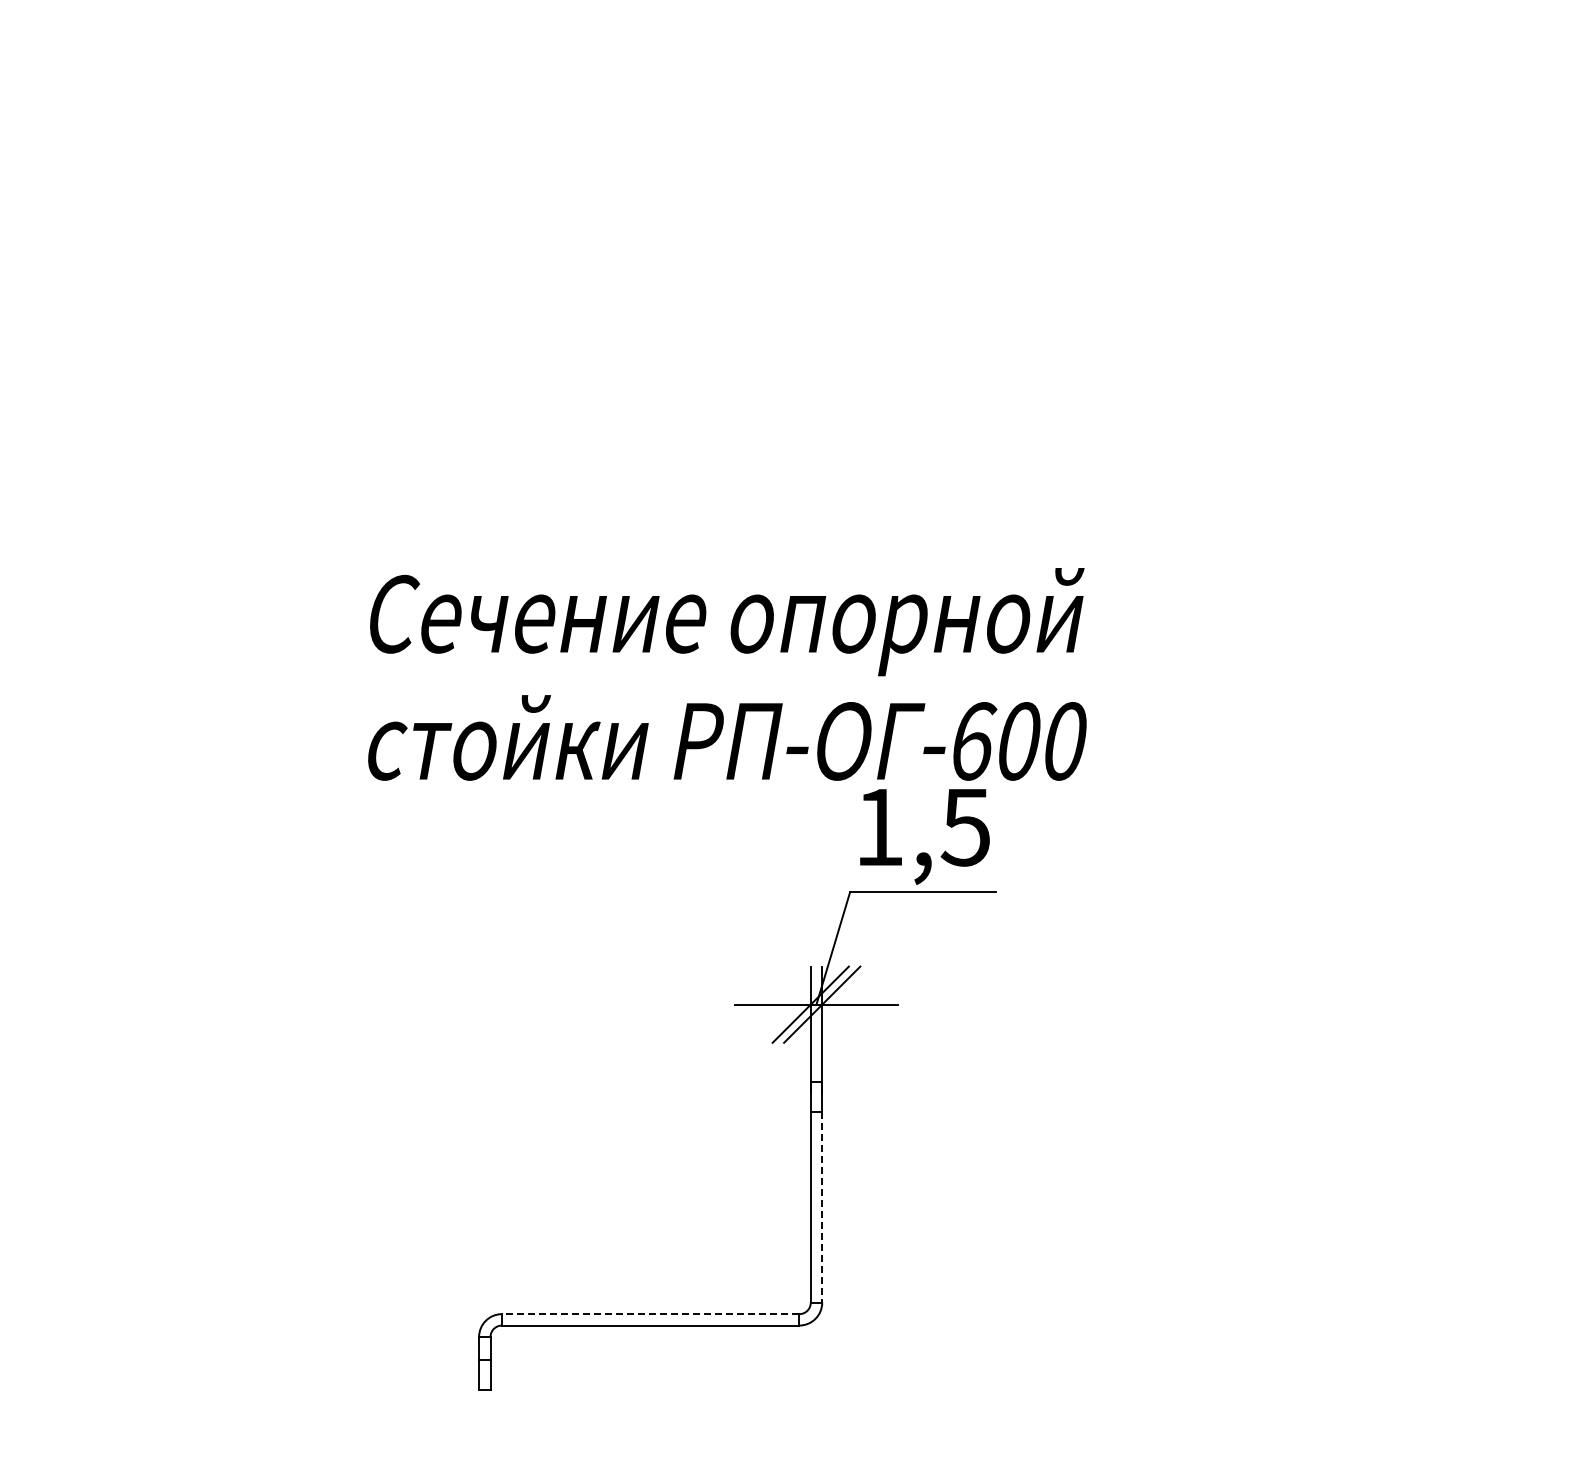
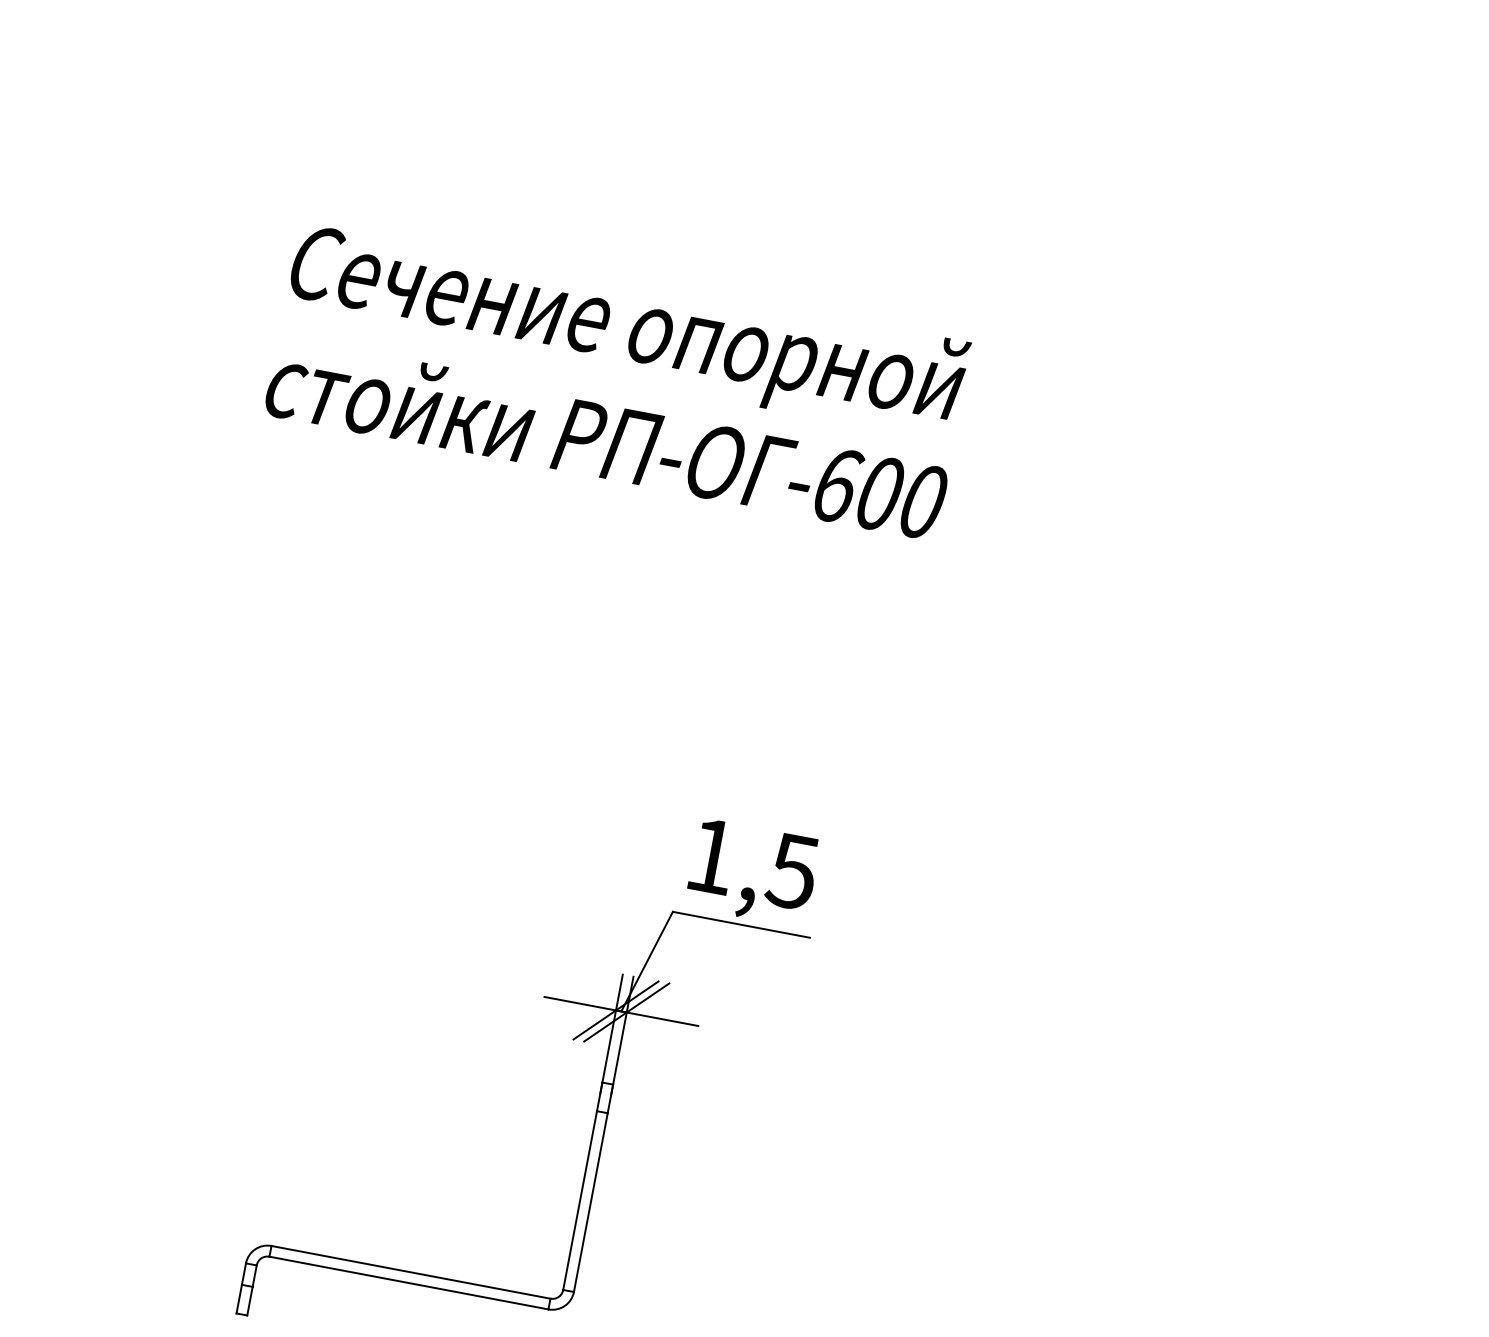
text: (727, 674) -> (618, 379), moved
line: (822, 1207) -> (591, 1202), dashed -> solid
line: (650, 1314) -> (410, 1272), dashed -> solid

